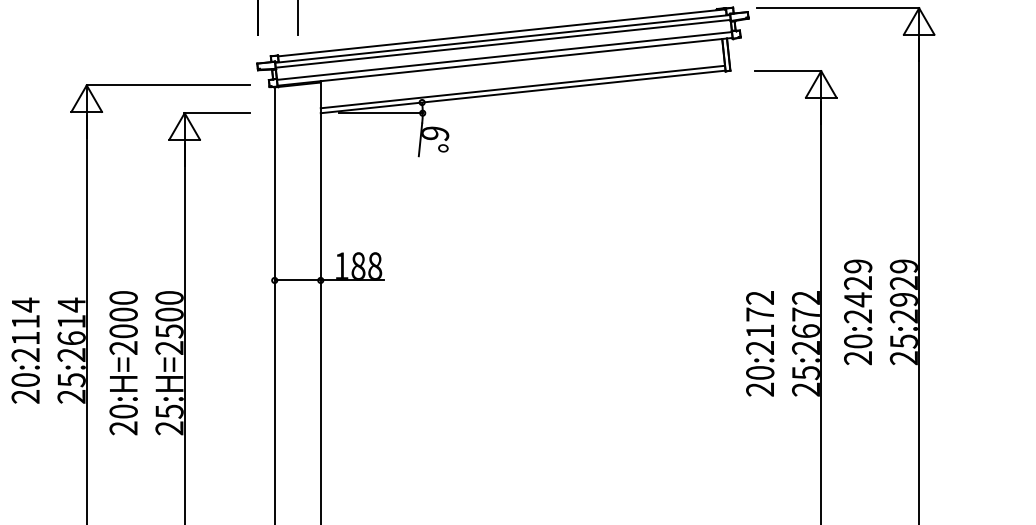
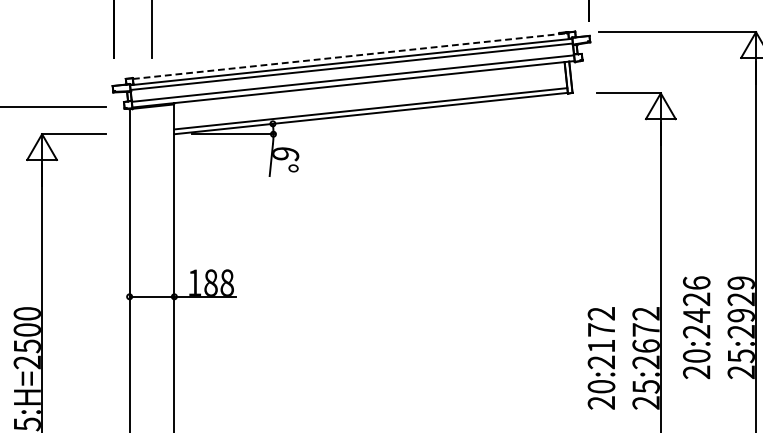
line: (502, 32) -> (351, 55), solid -> dashed
text: (858, 266) -> (697, 283), 20:2429 -> 20:2426

